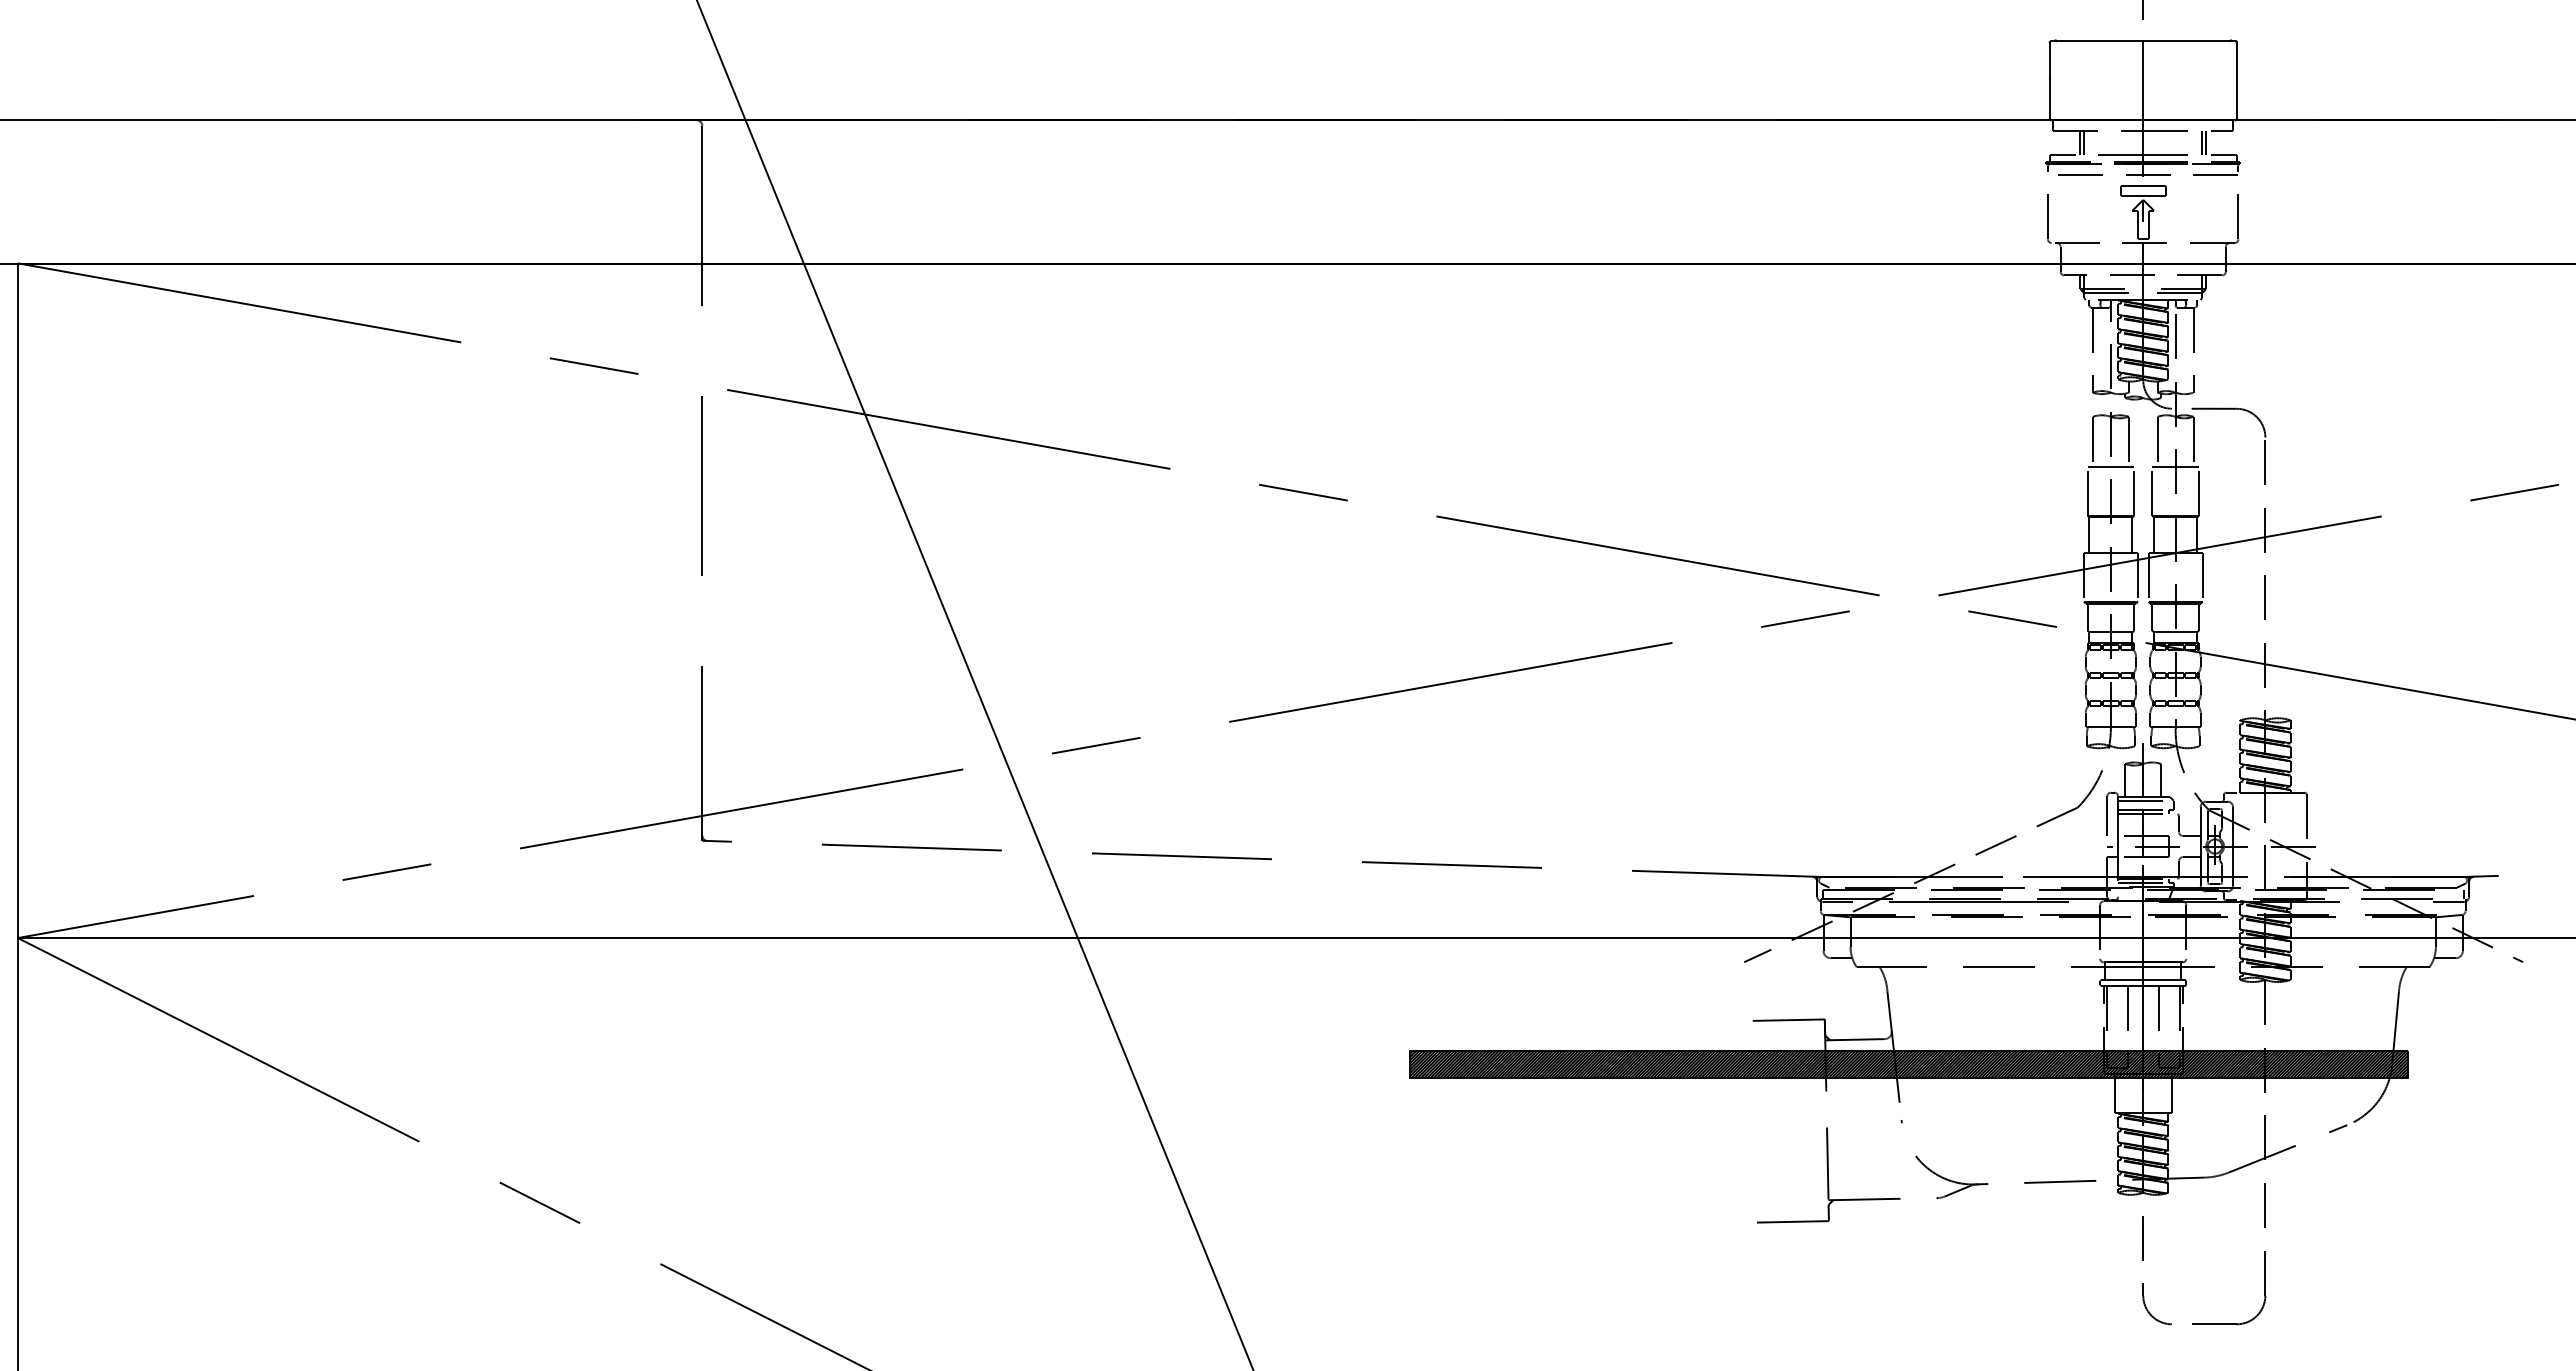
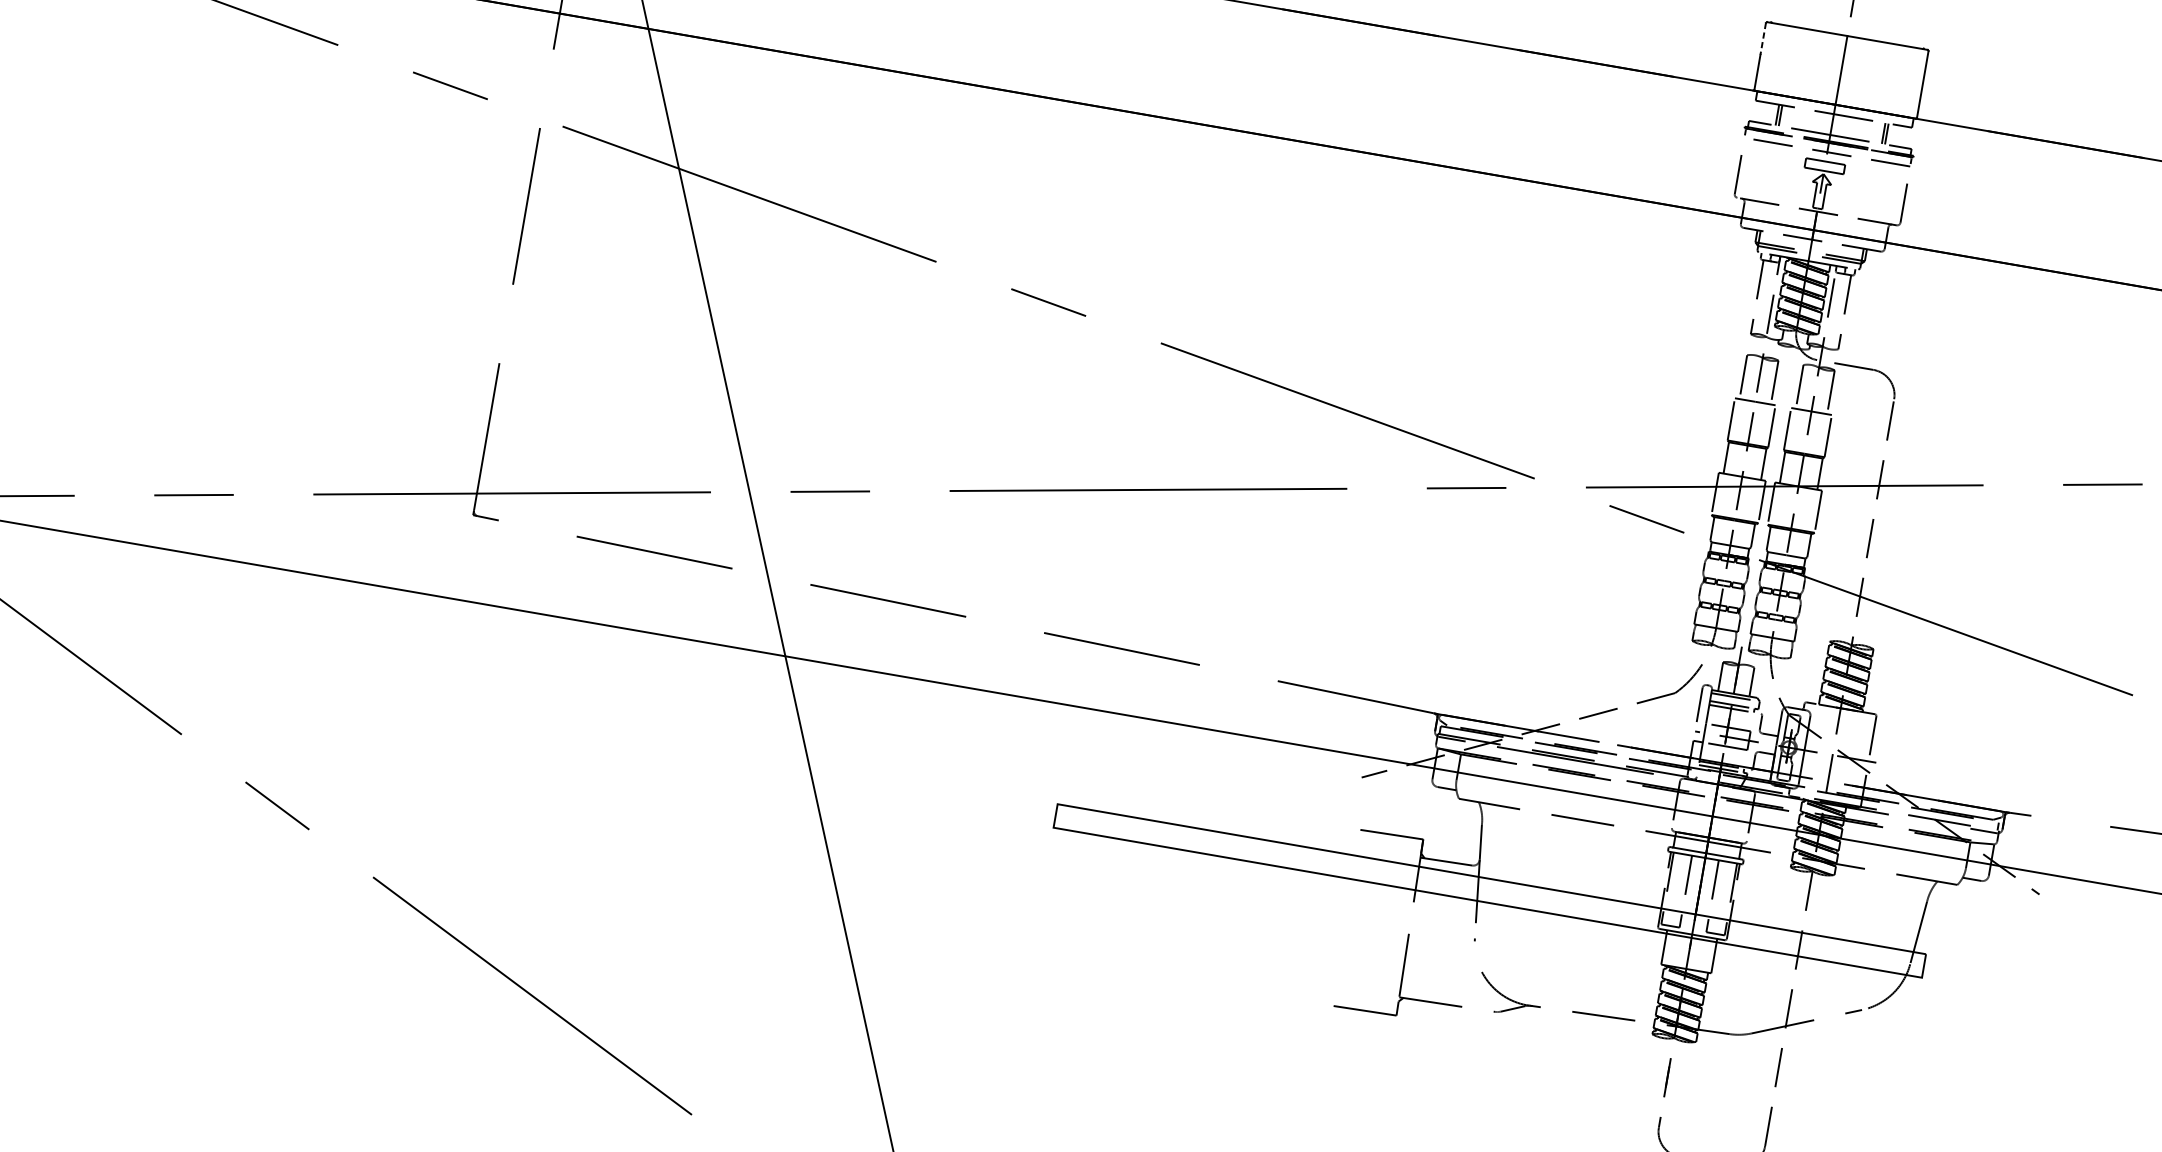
line: (2049, 61) -> (1762, 39), solid -> dashed
hatch: (1908, 1063) -> (1489, 890), removed

